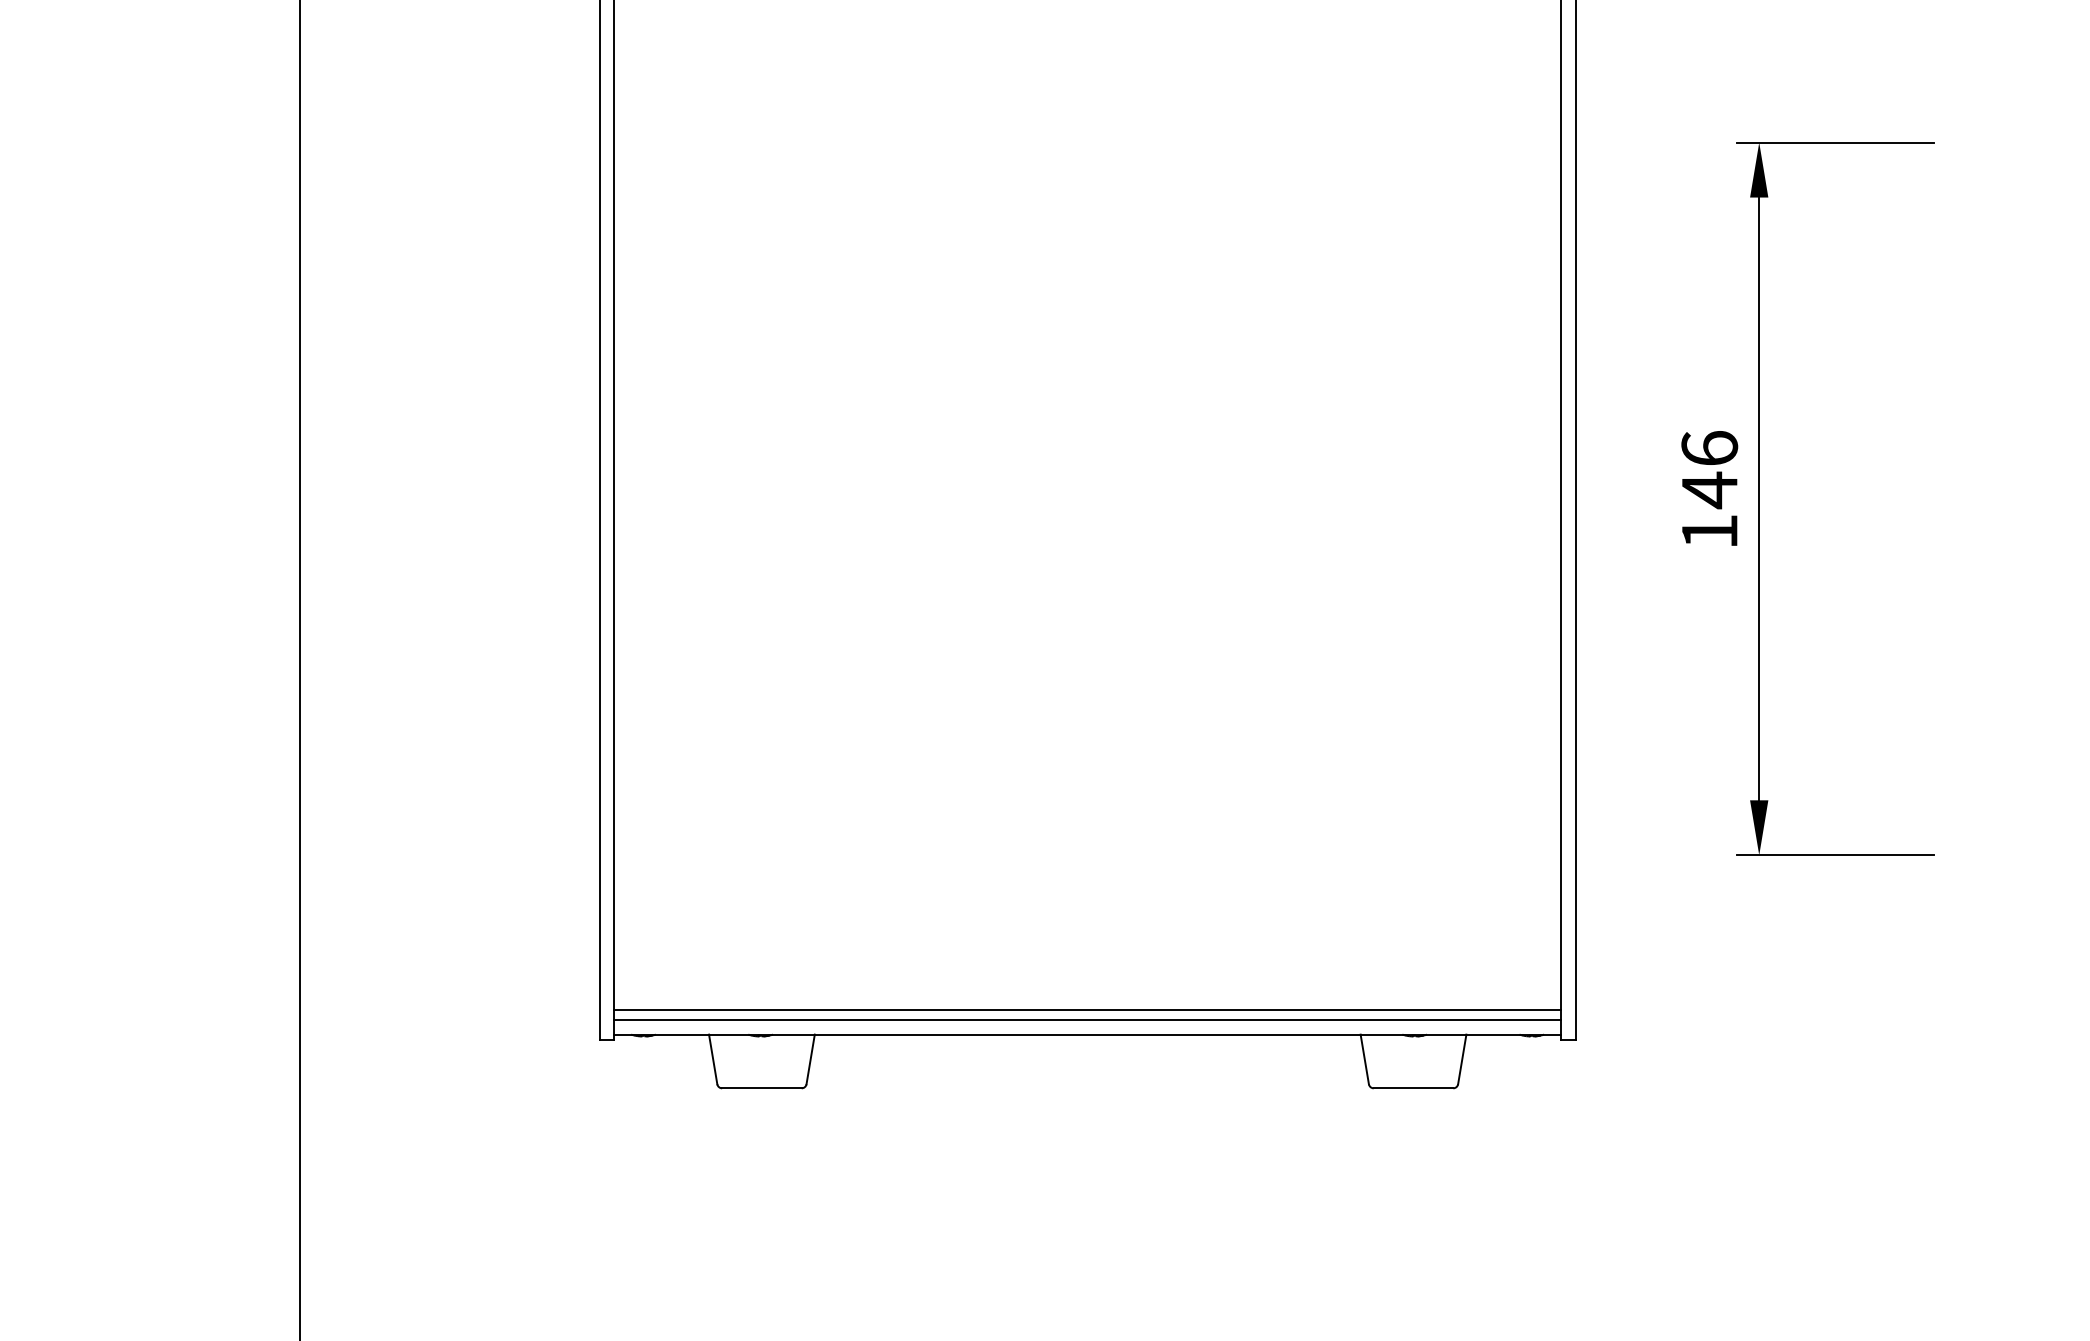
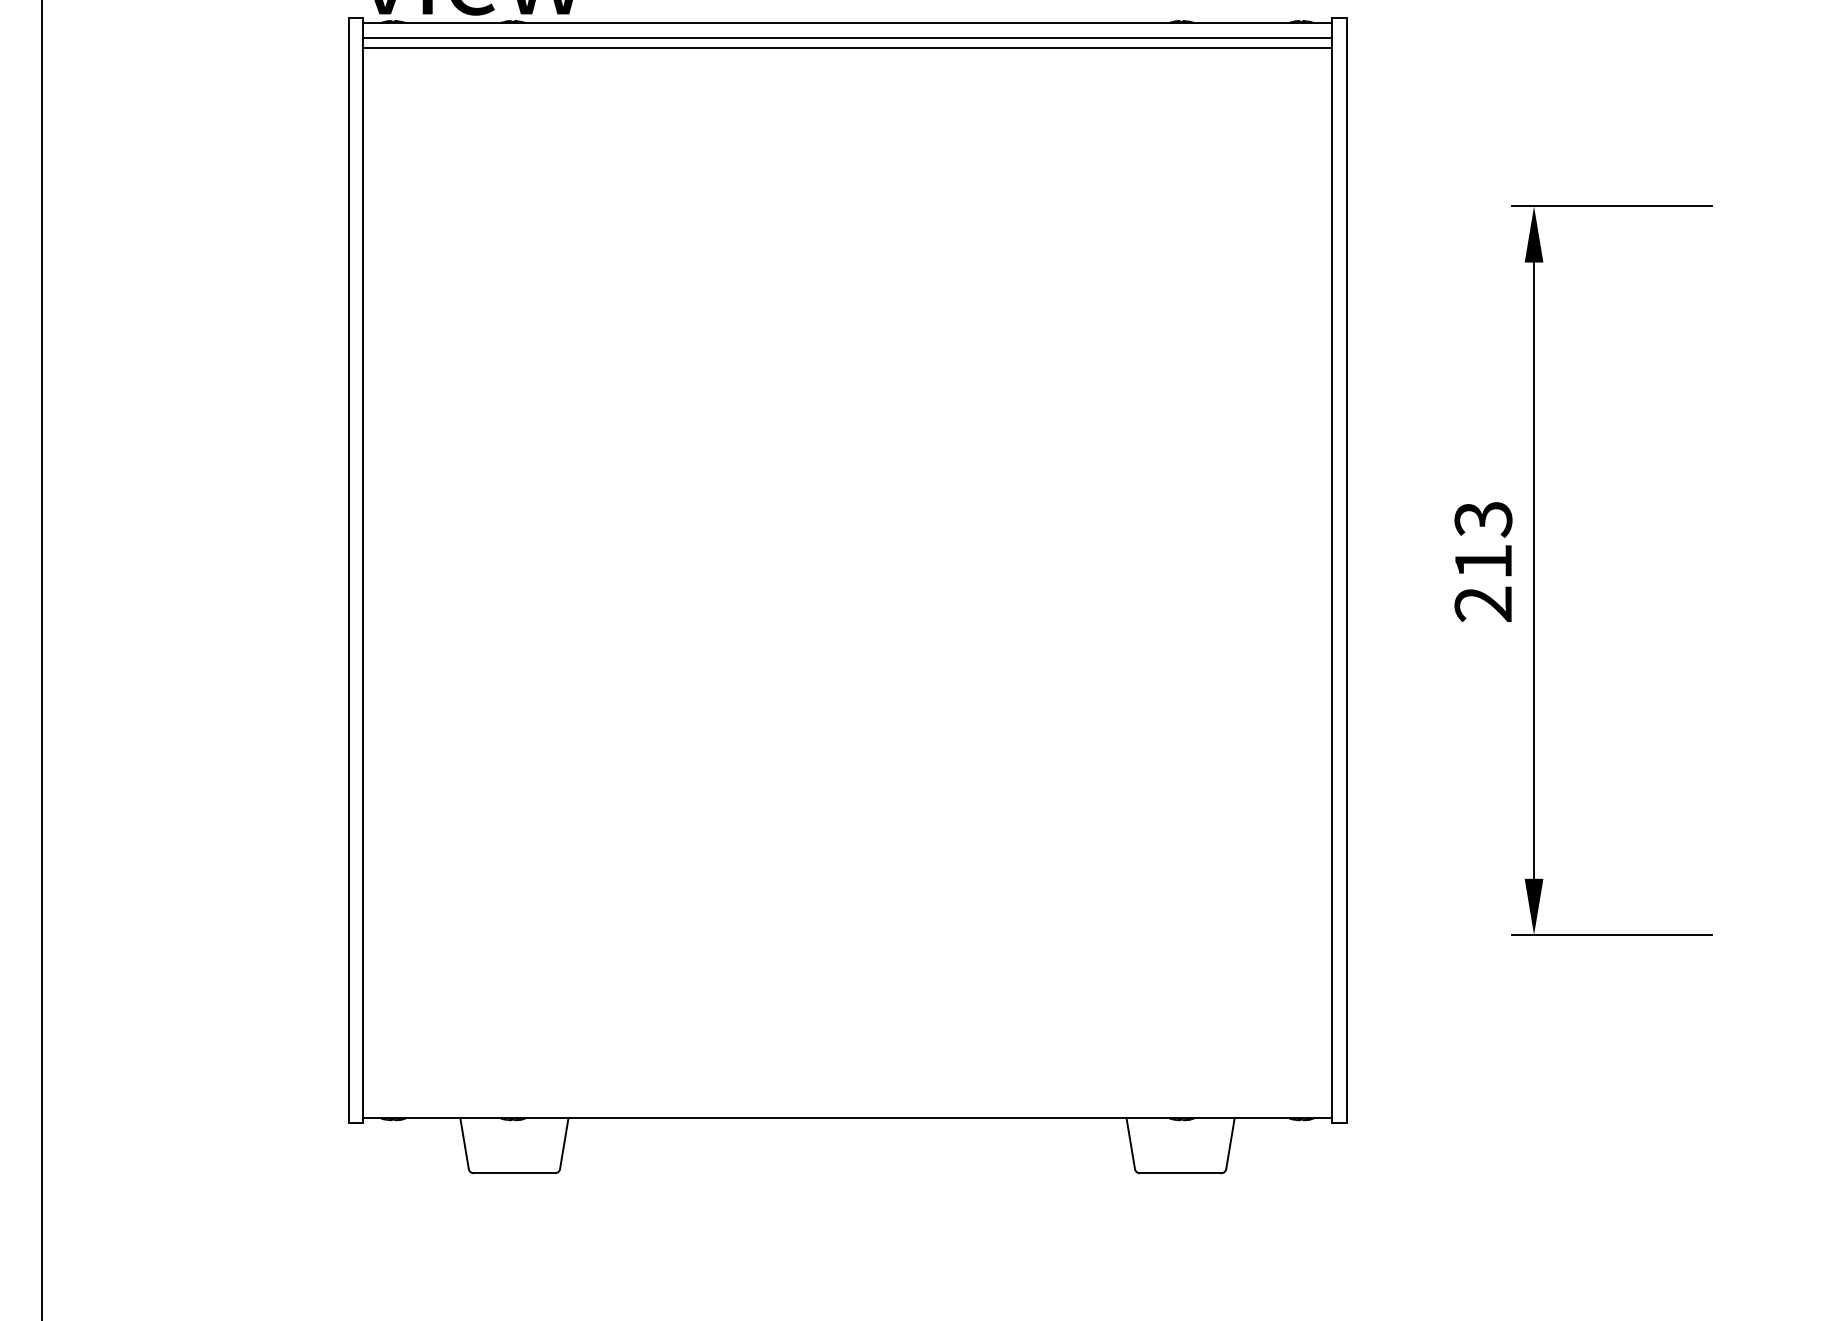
text: (1709, 490) -> (1483, 562), 146 -> 213
line: (1087, 1010) -> (847, 1093), removed
line: (1087, 1019) -> (847, 1102), removed

